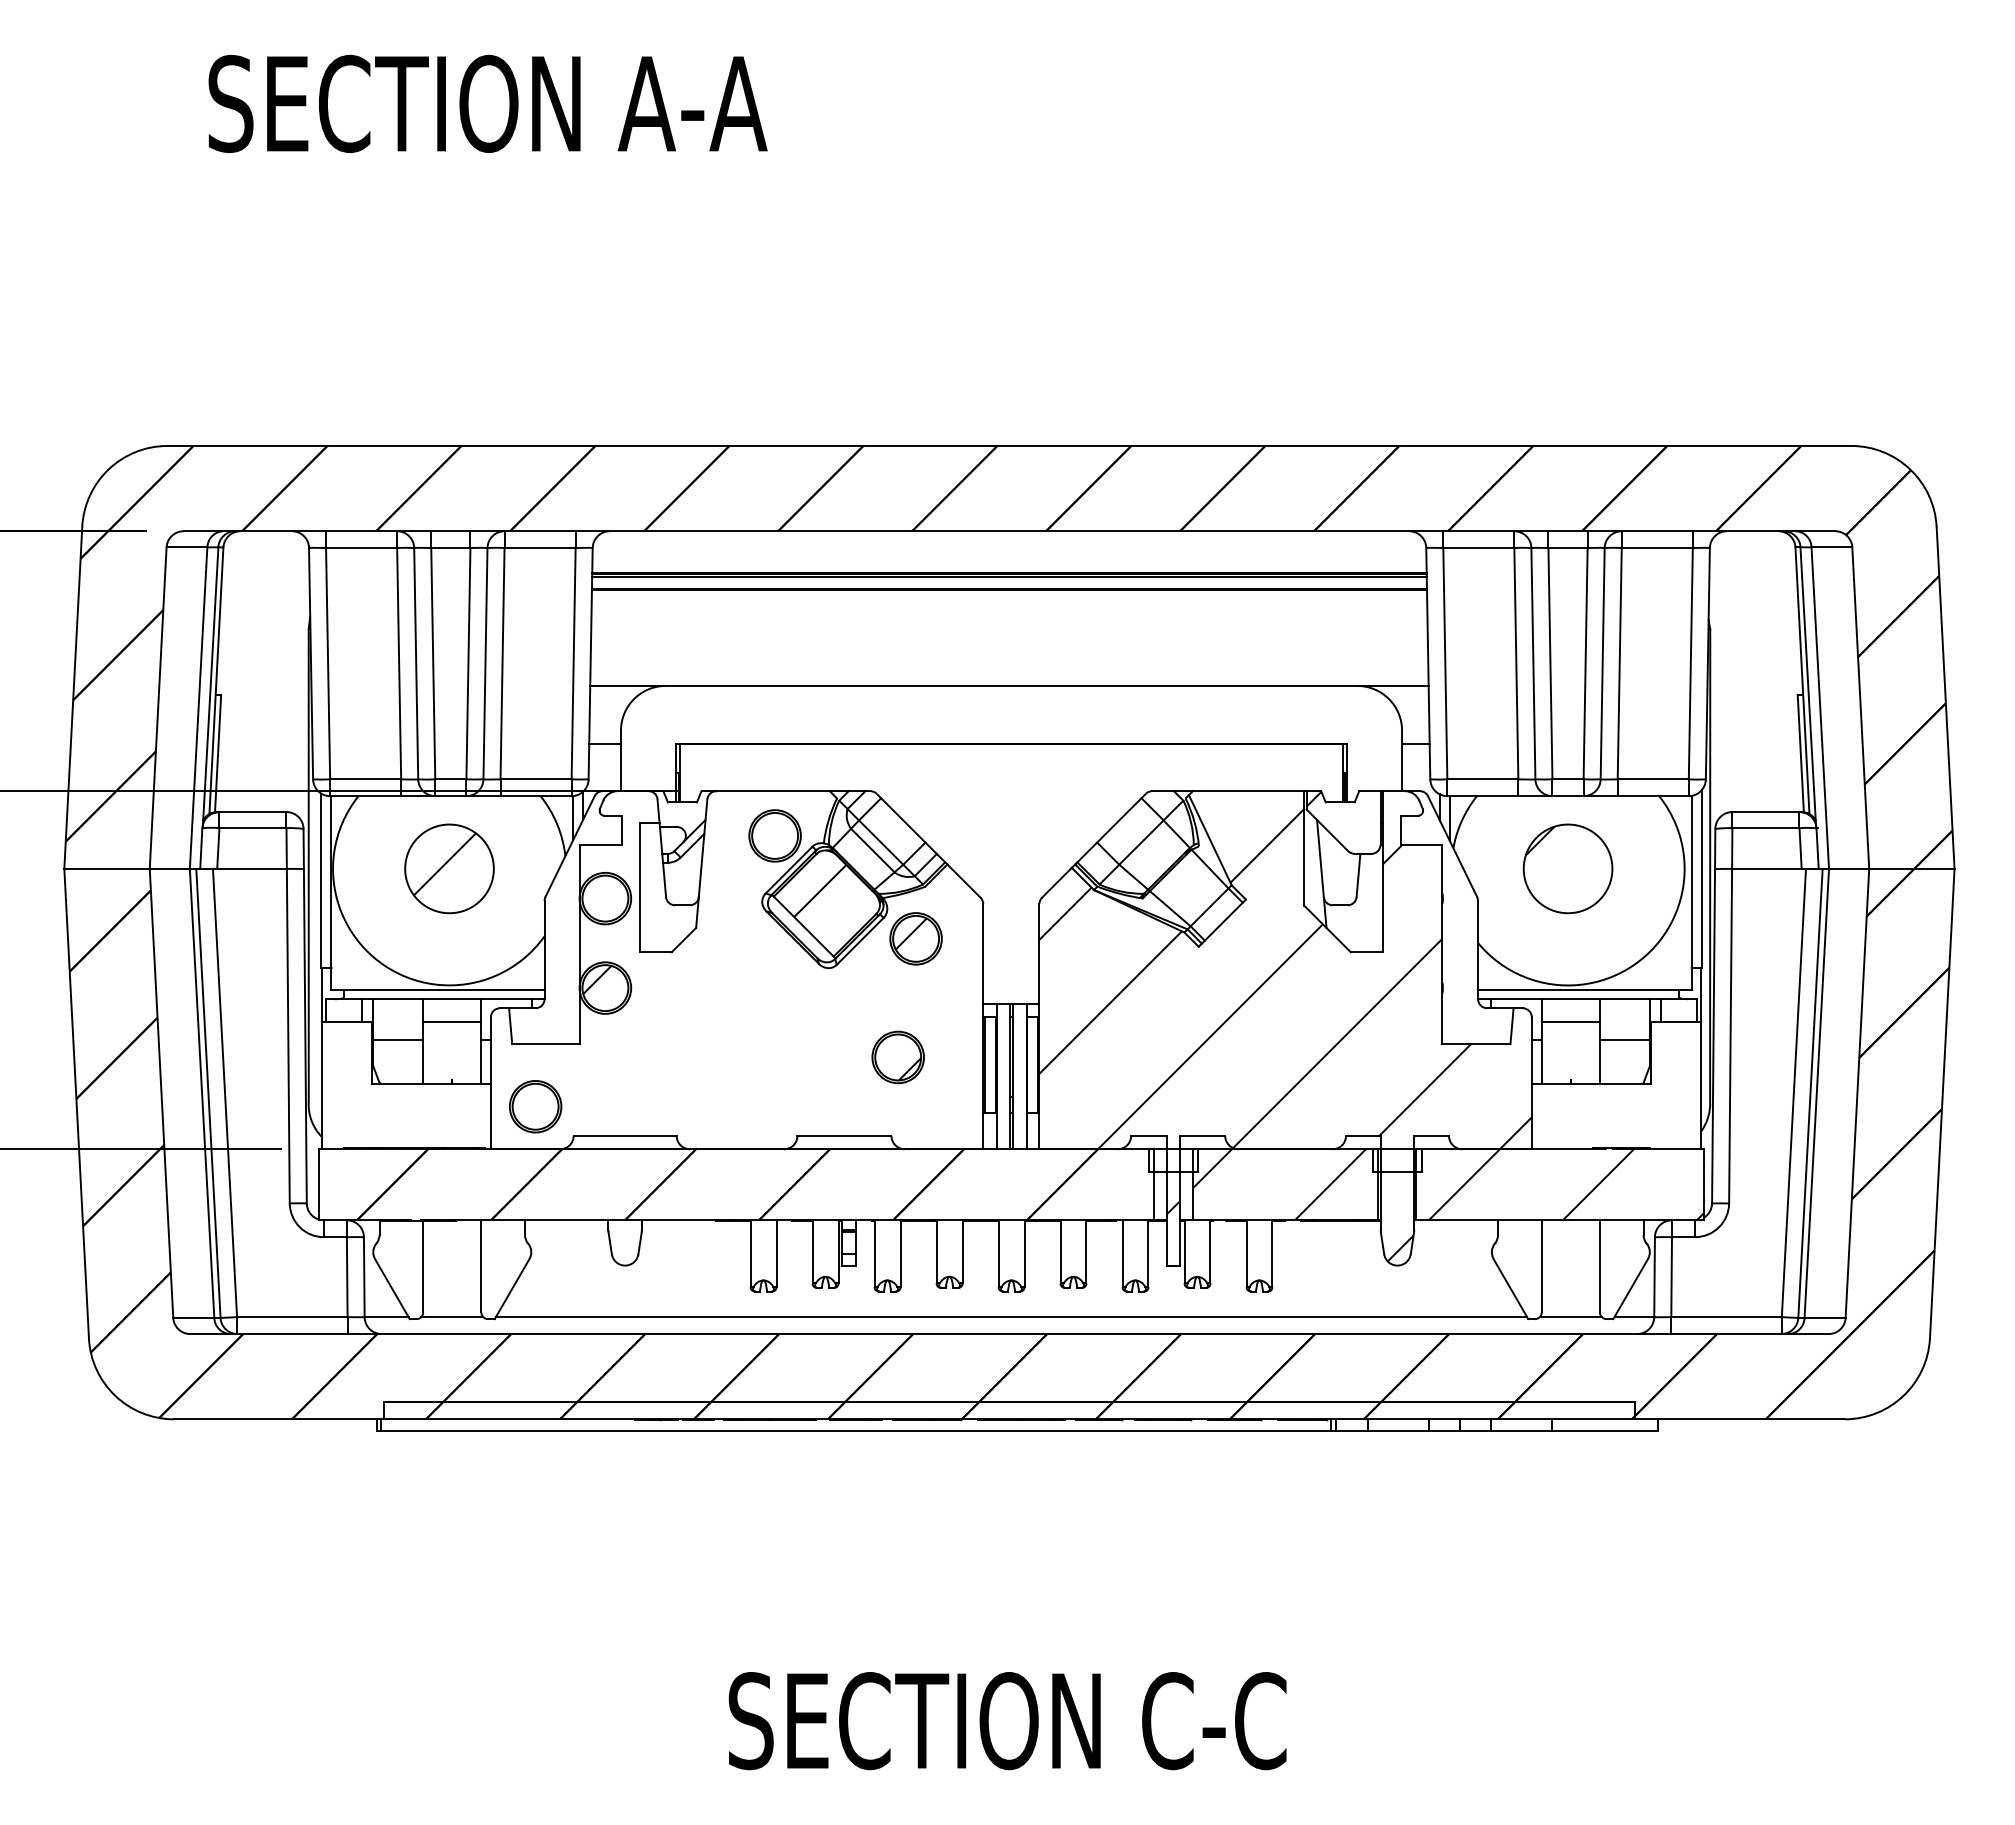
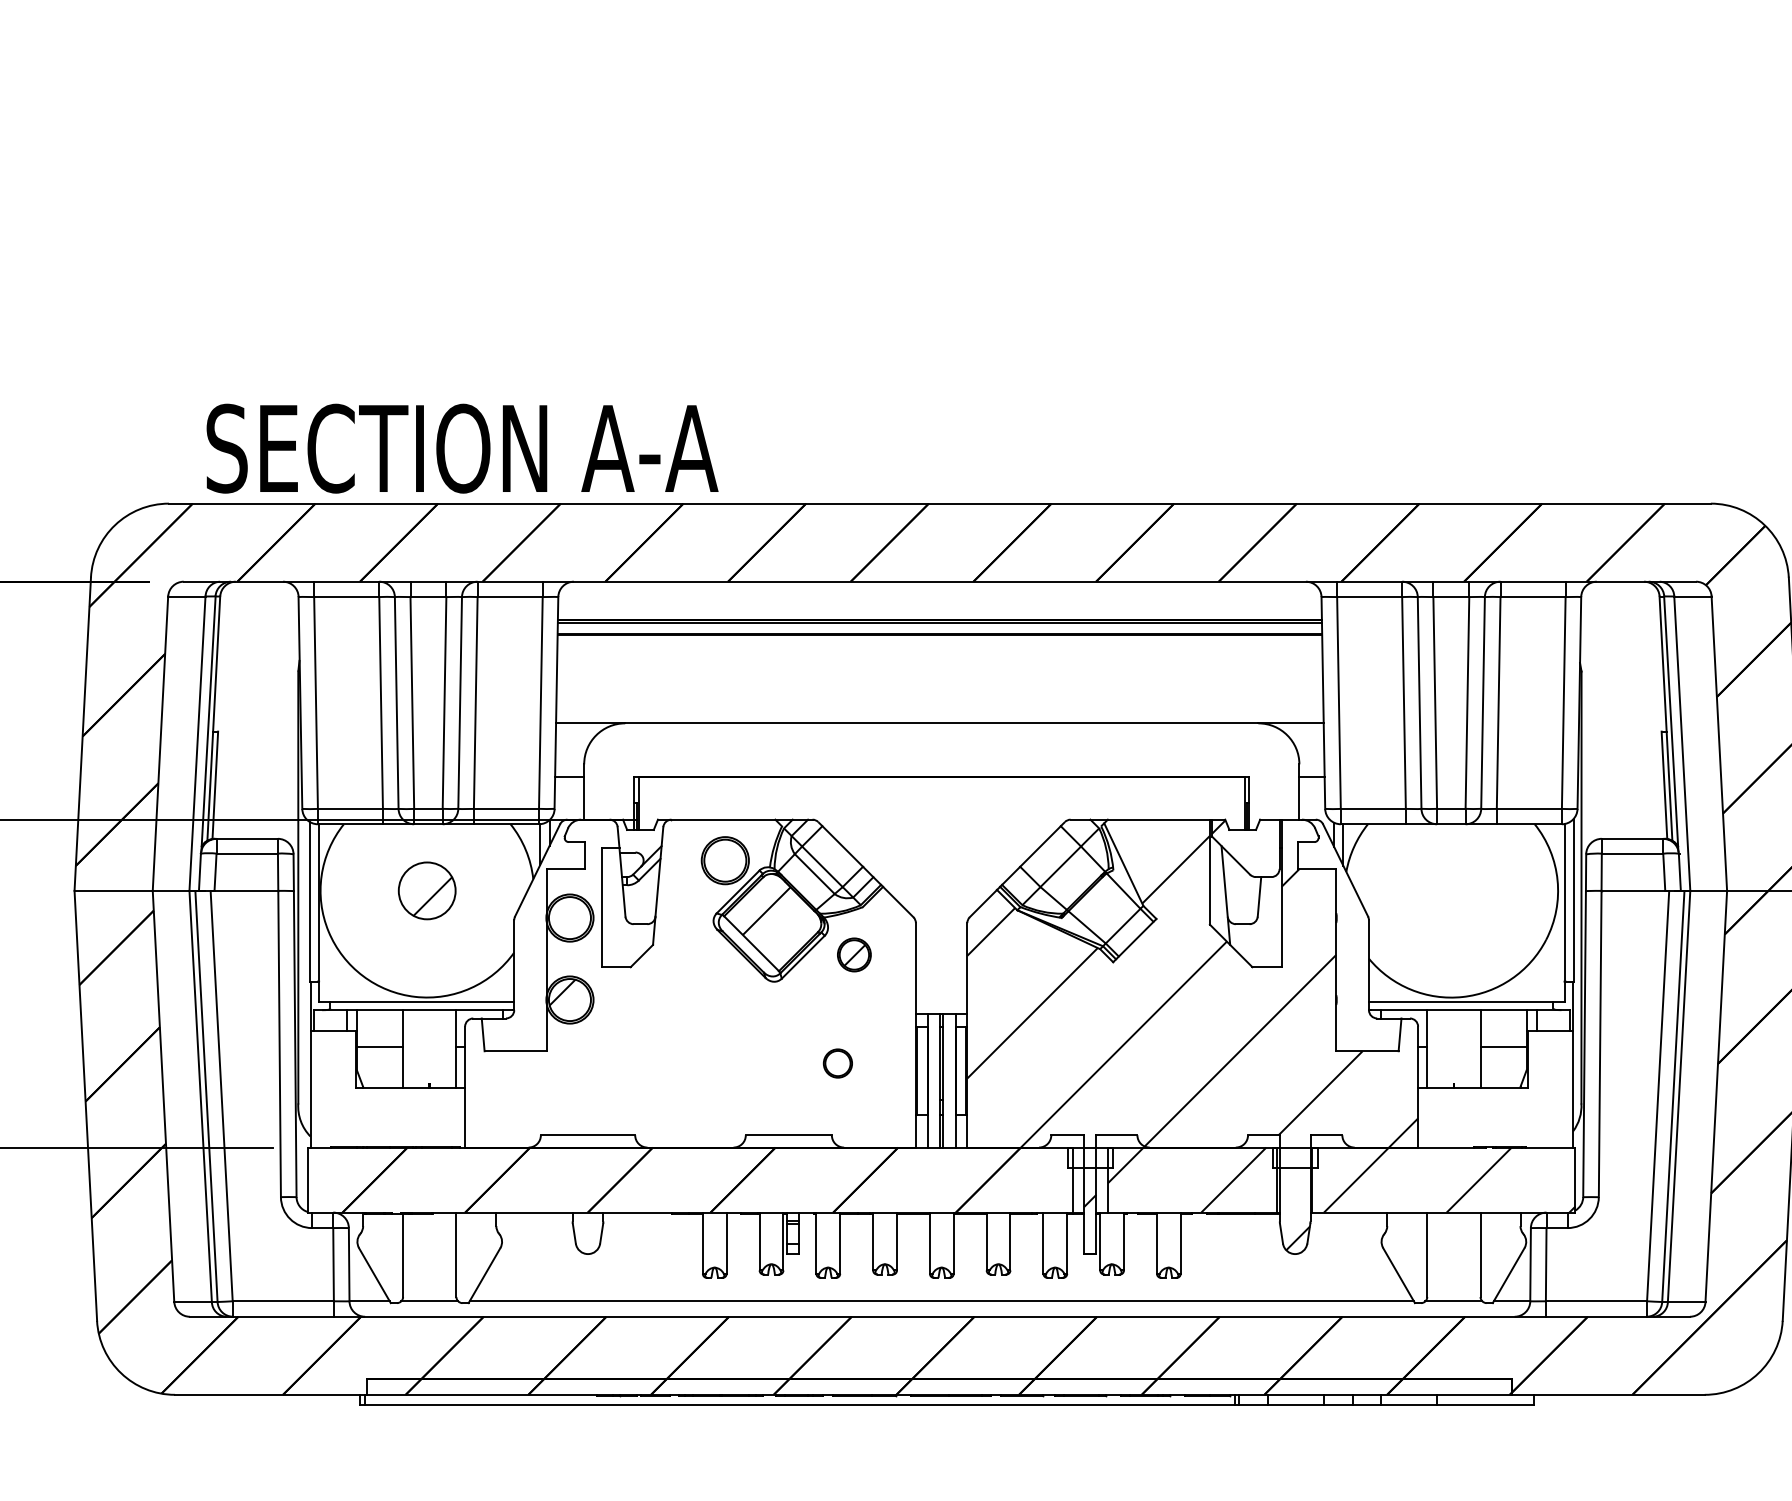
text: (487, 103) -> (461, 448), moved
part: (449, 868) -> (427, 890), size x0.7
part: (1567, 868) -> (1450, 890), removed
part: (915, 938) -> (853, 954), size x0.7
line: (452, 1021) -> (429, 1030), removed
line: (1570, 1021) -> (1453, 1030), removed
part: (897, 1057) -> (837, 1063), size x0.6
part: (535, 1106) -> (505, 1108), removed

